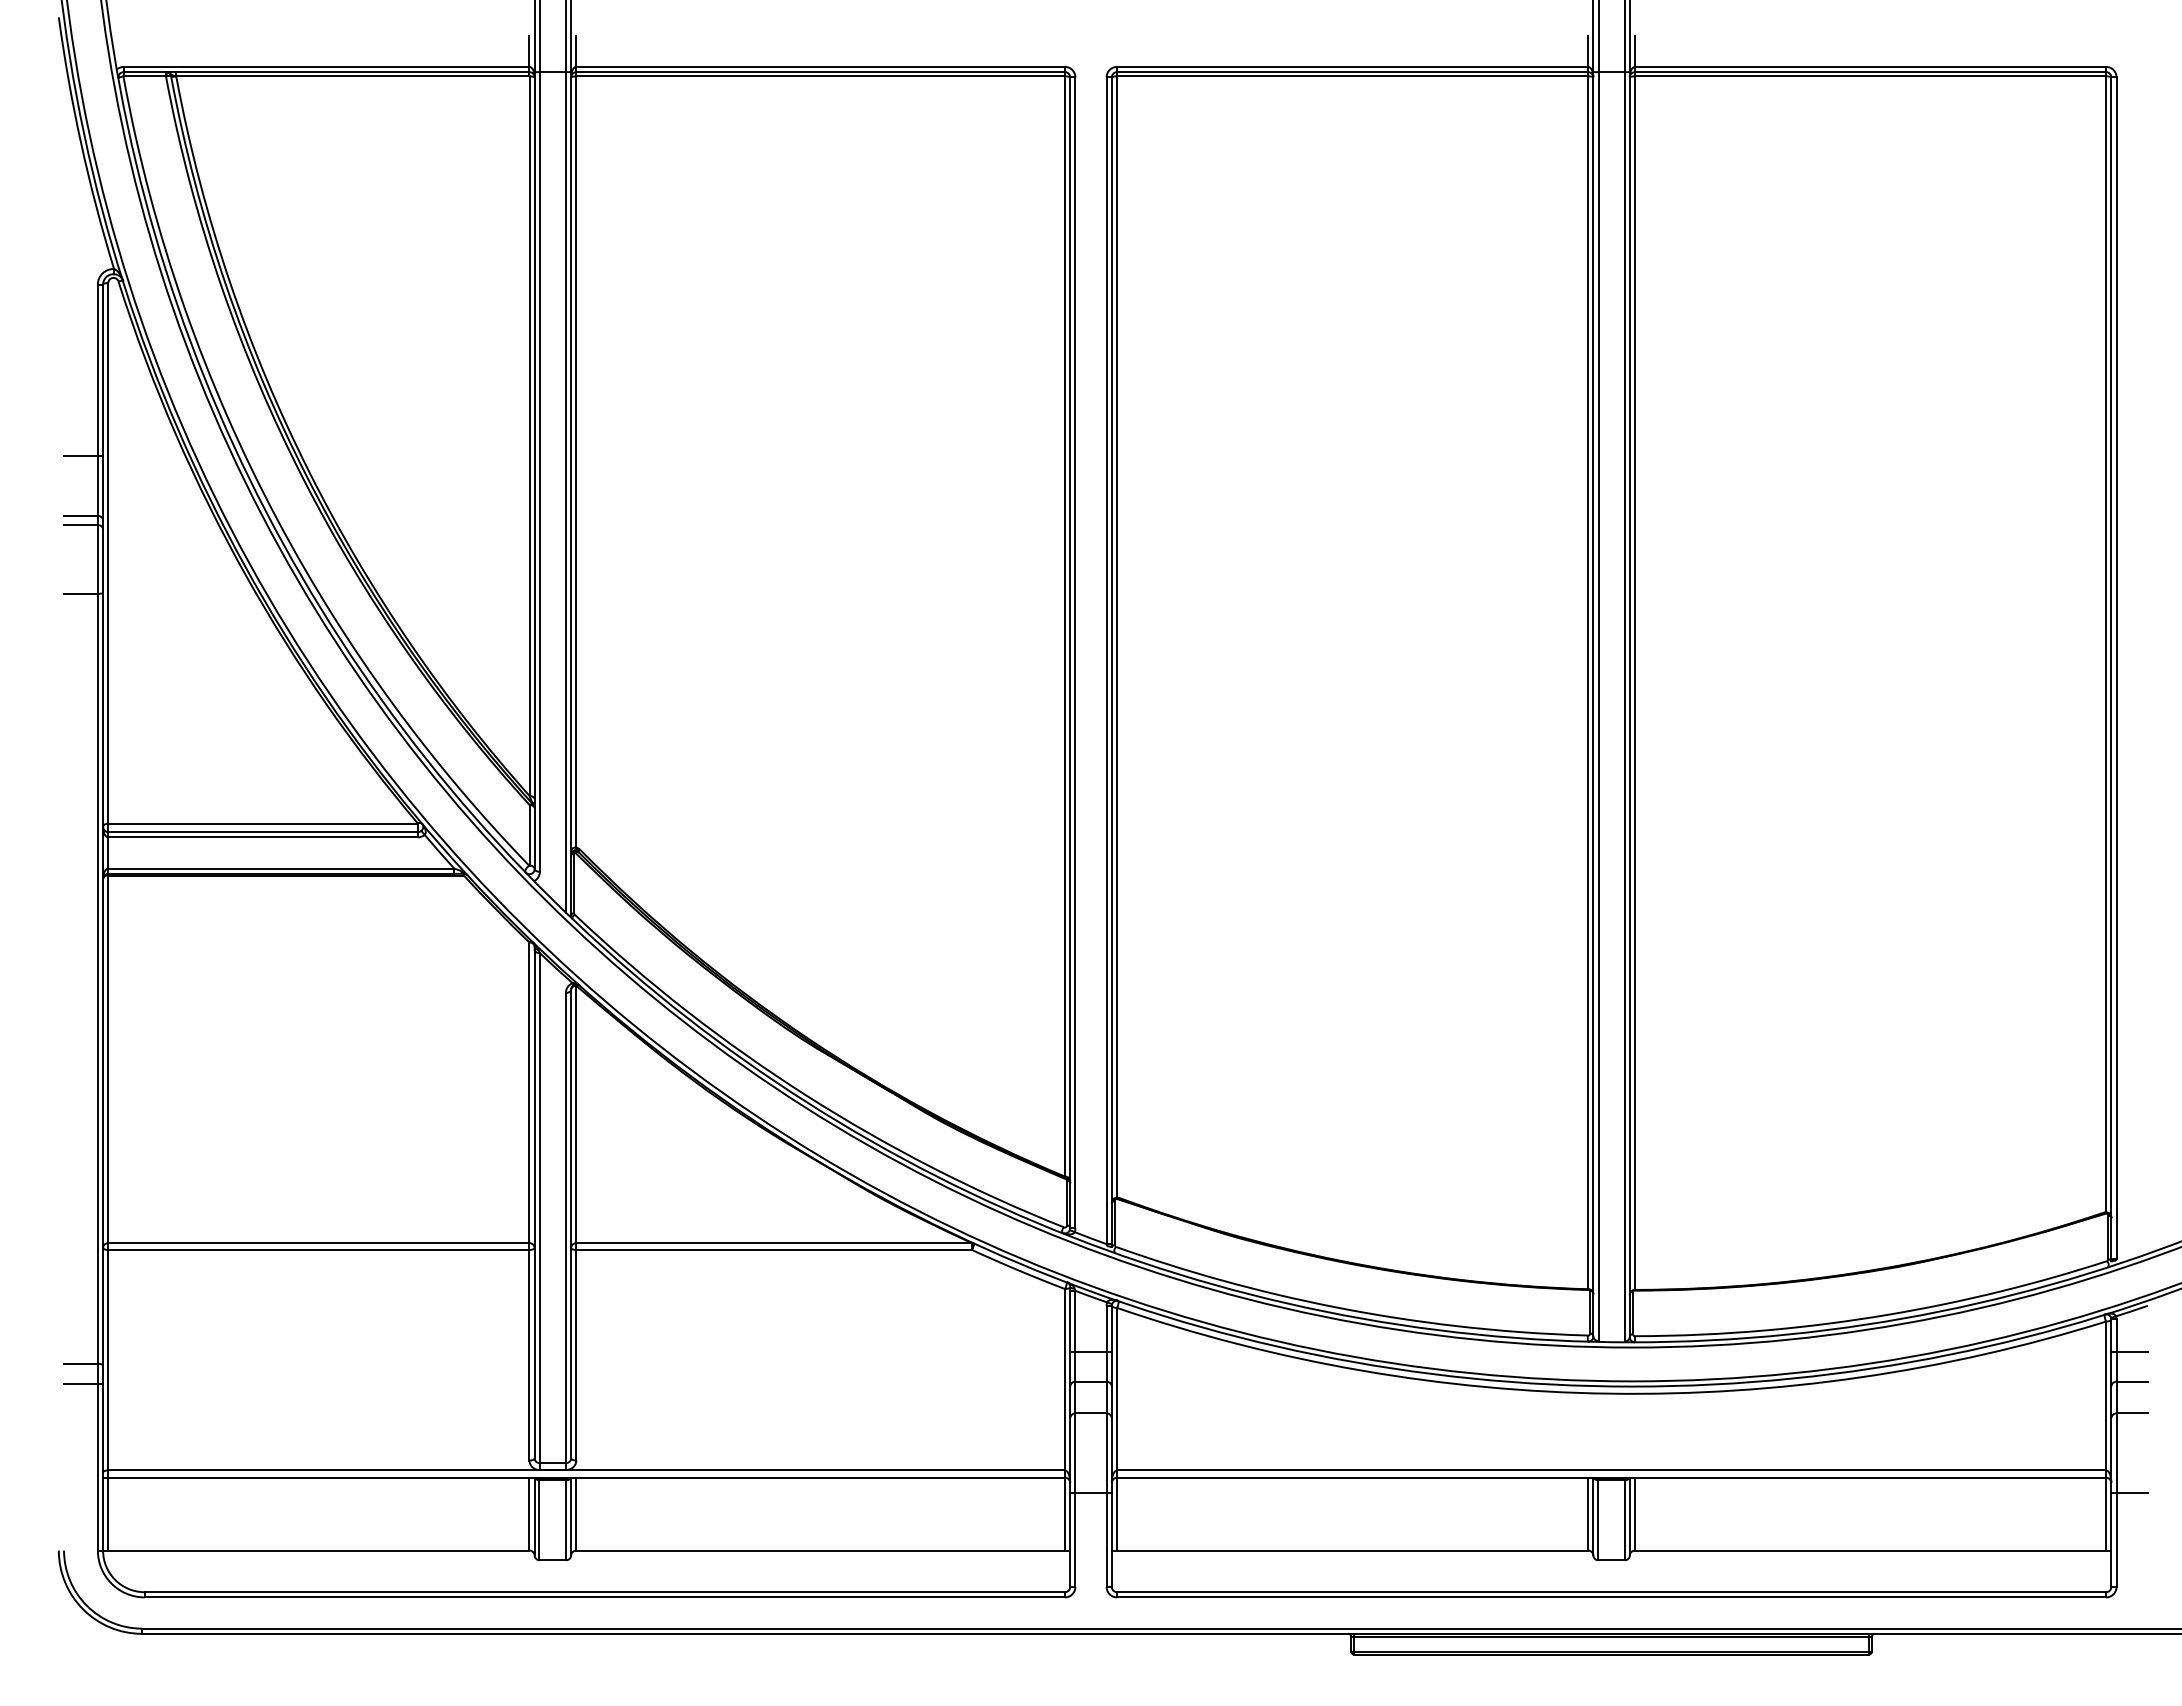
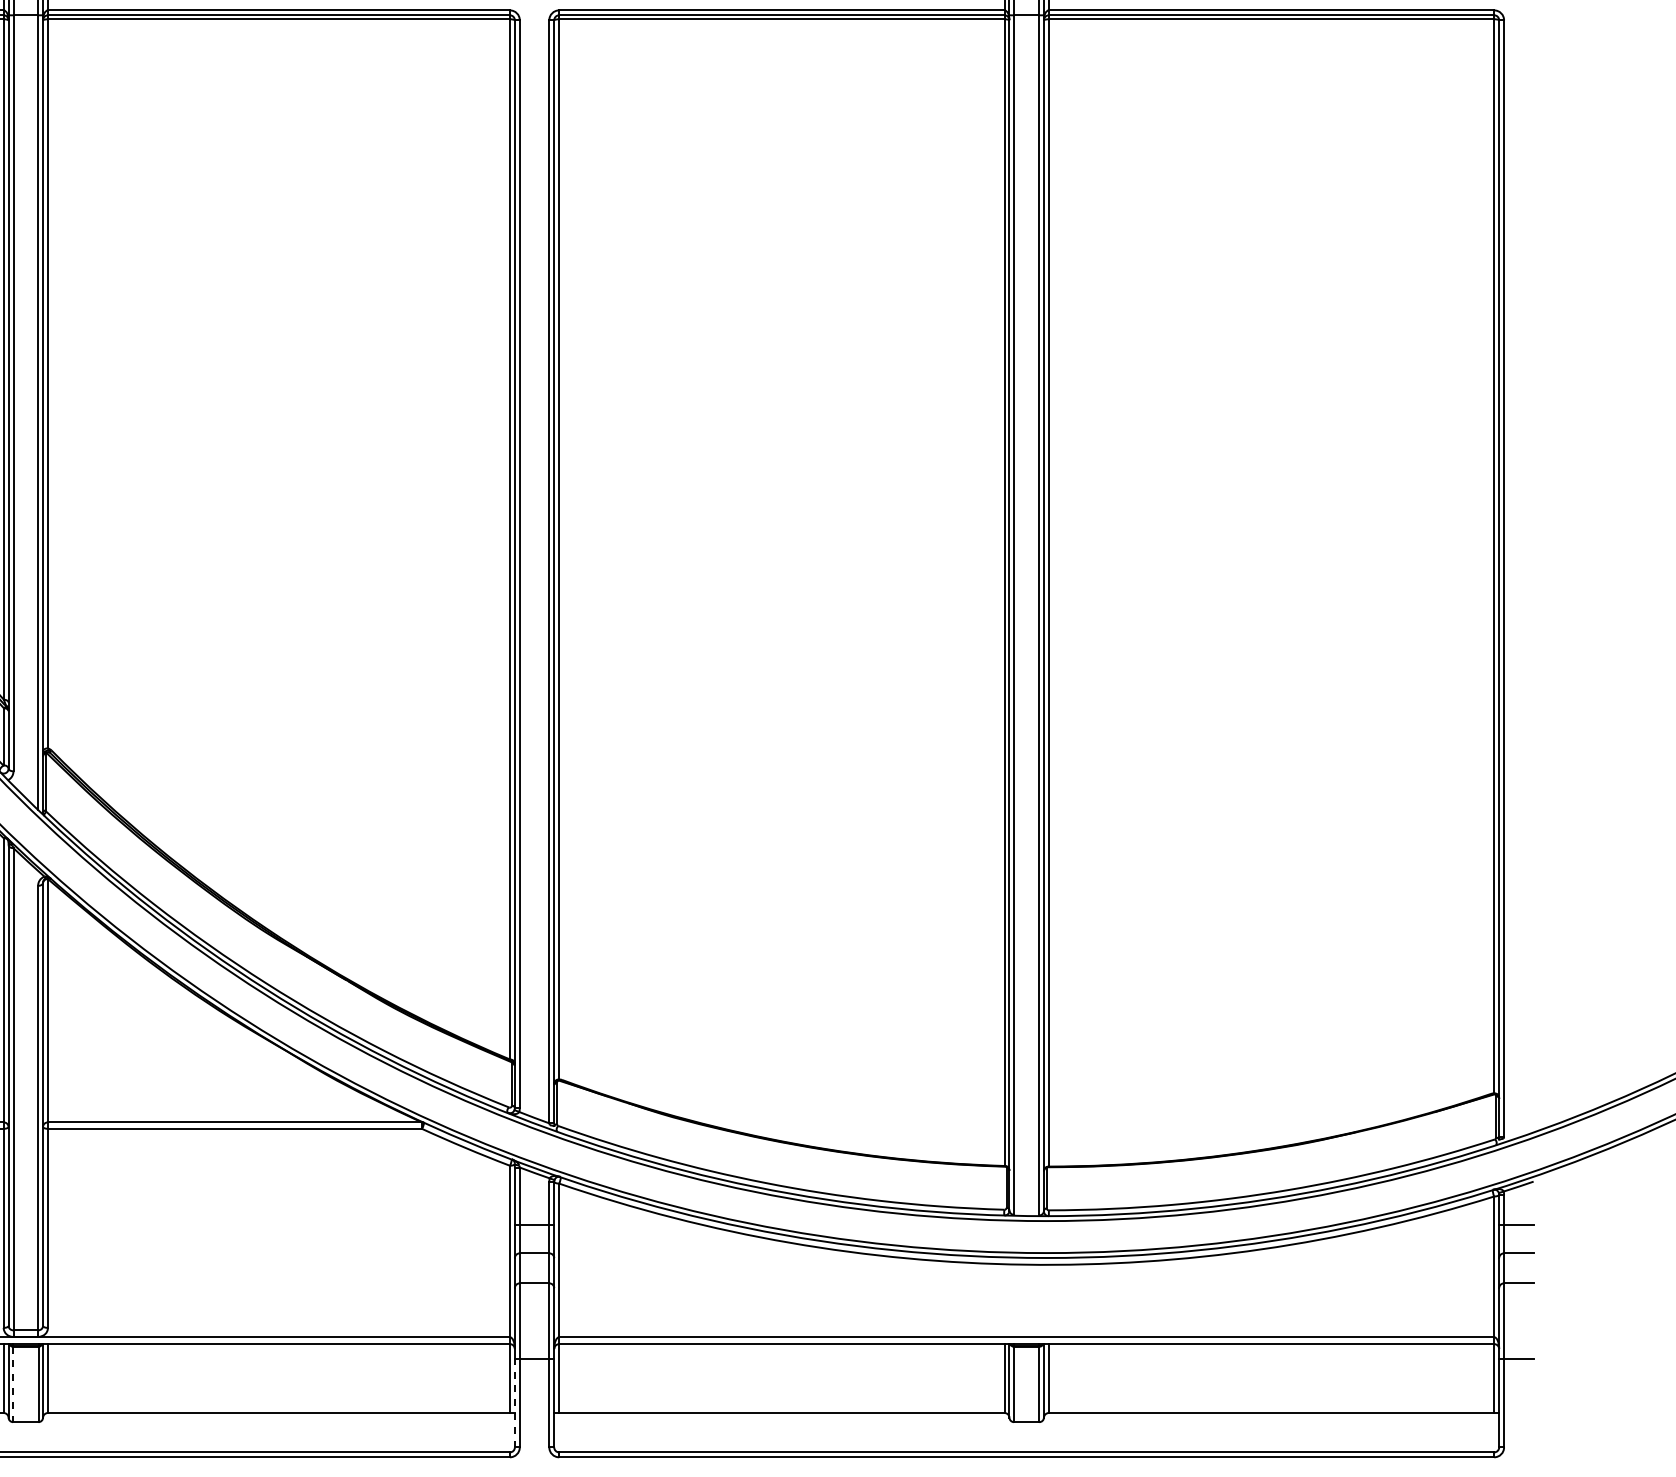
line: (539, 1520) -> (13, 1384), solid -> dashed
line: (1070, 1540) -> (515, 1403), solid -> dashed

